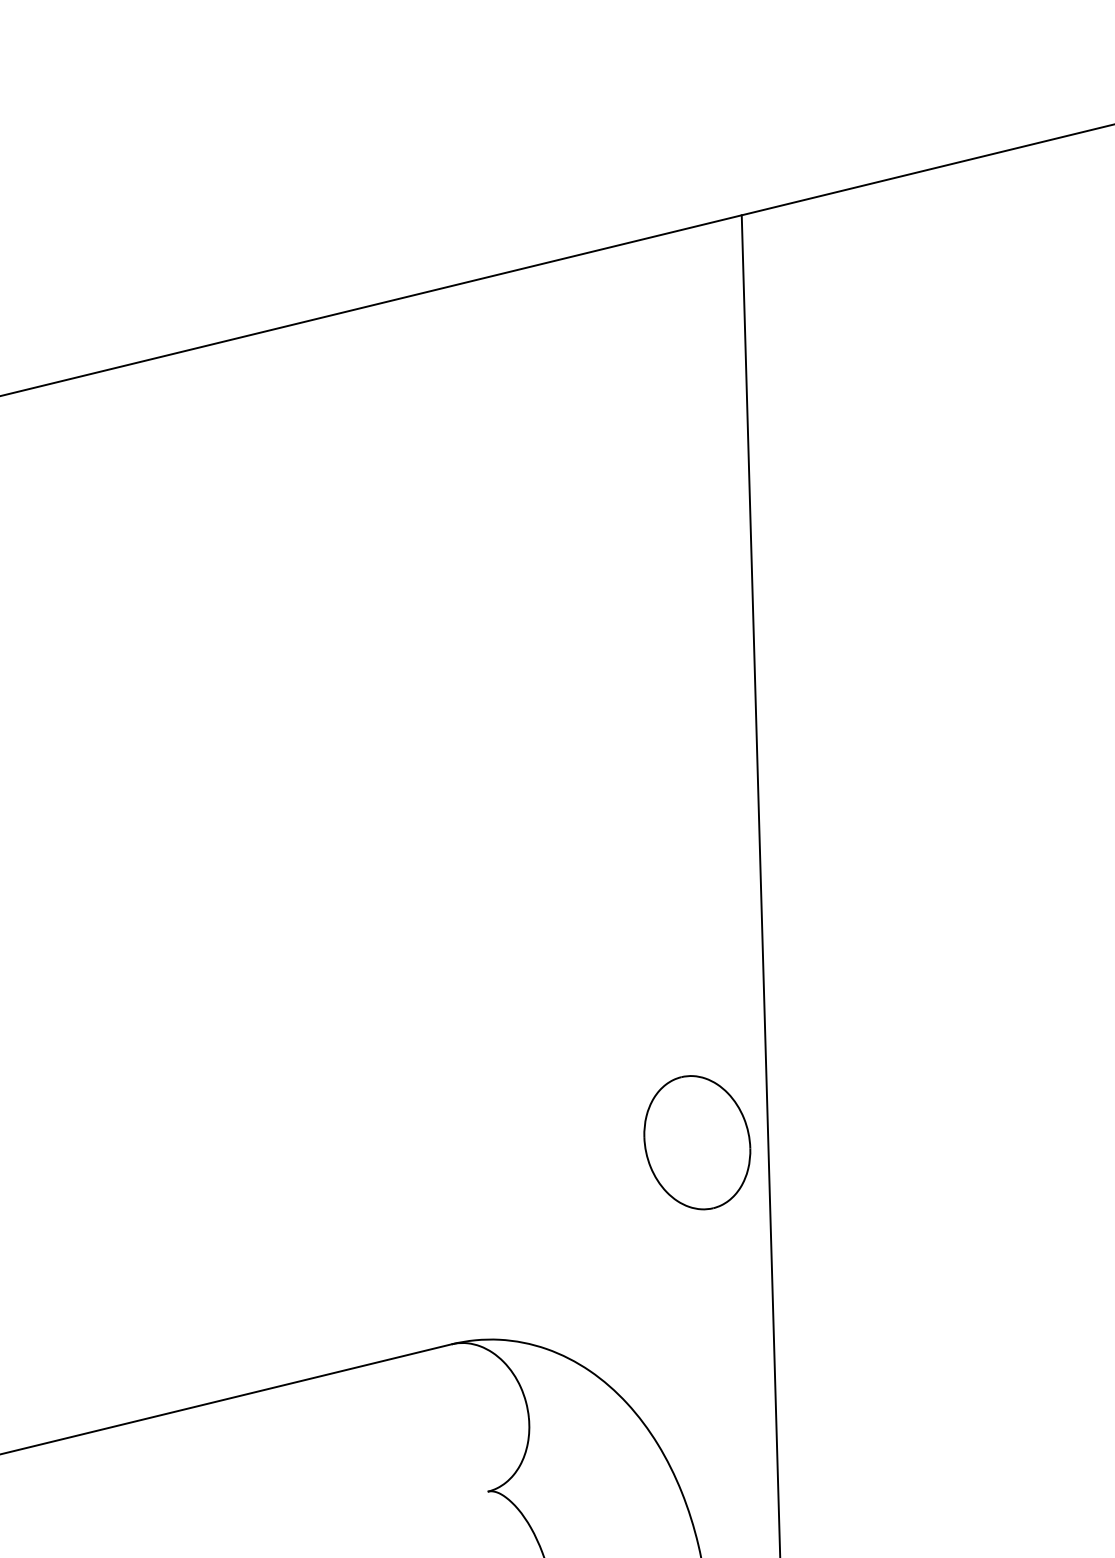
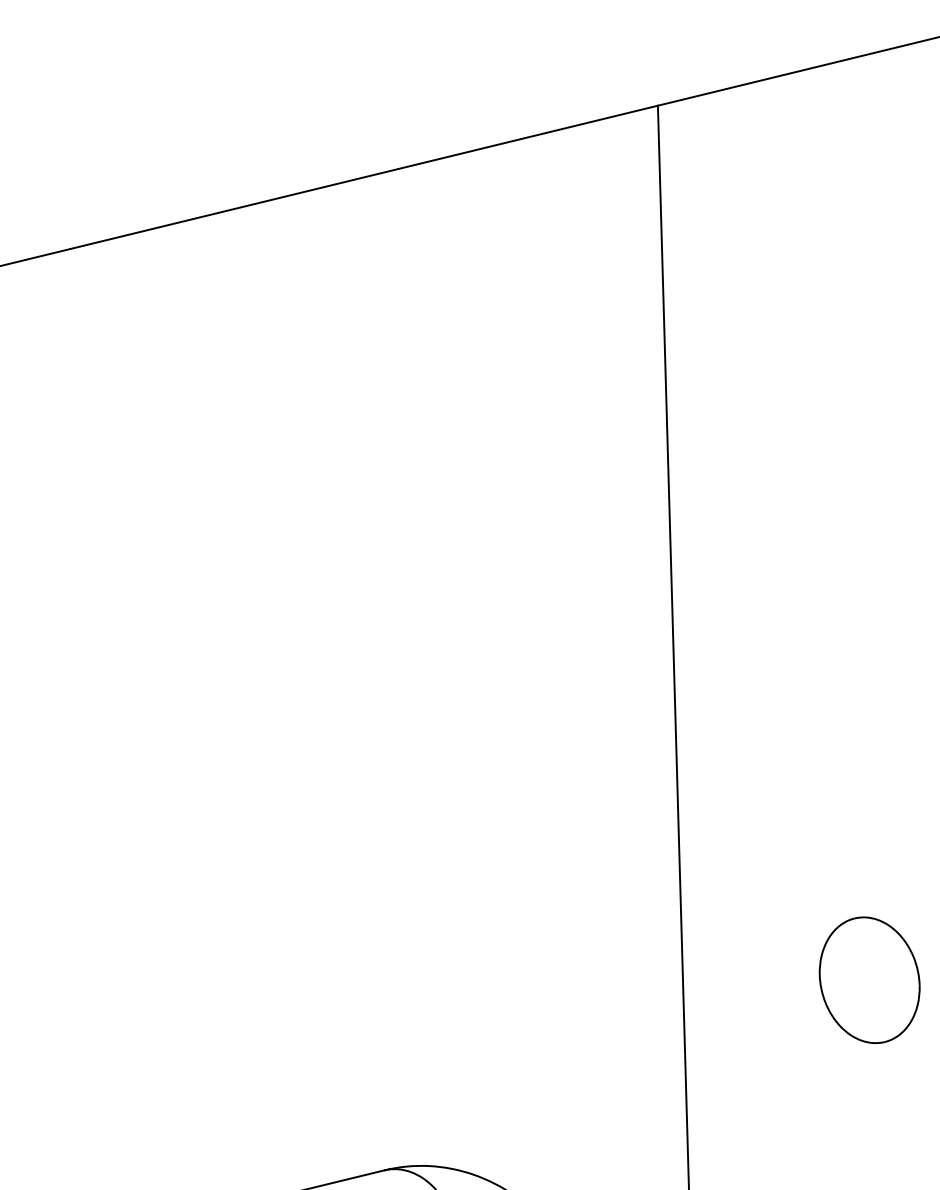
part: (697, 1142) -> (869, 980), moved

